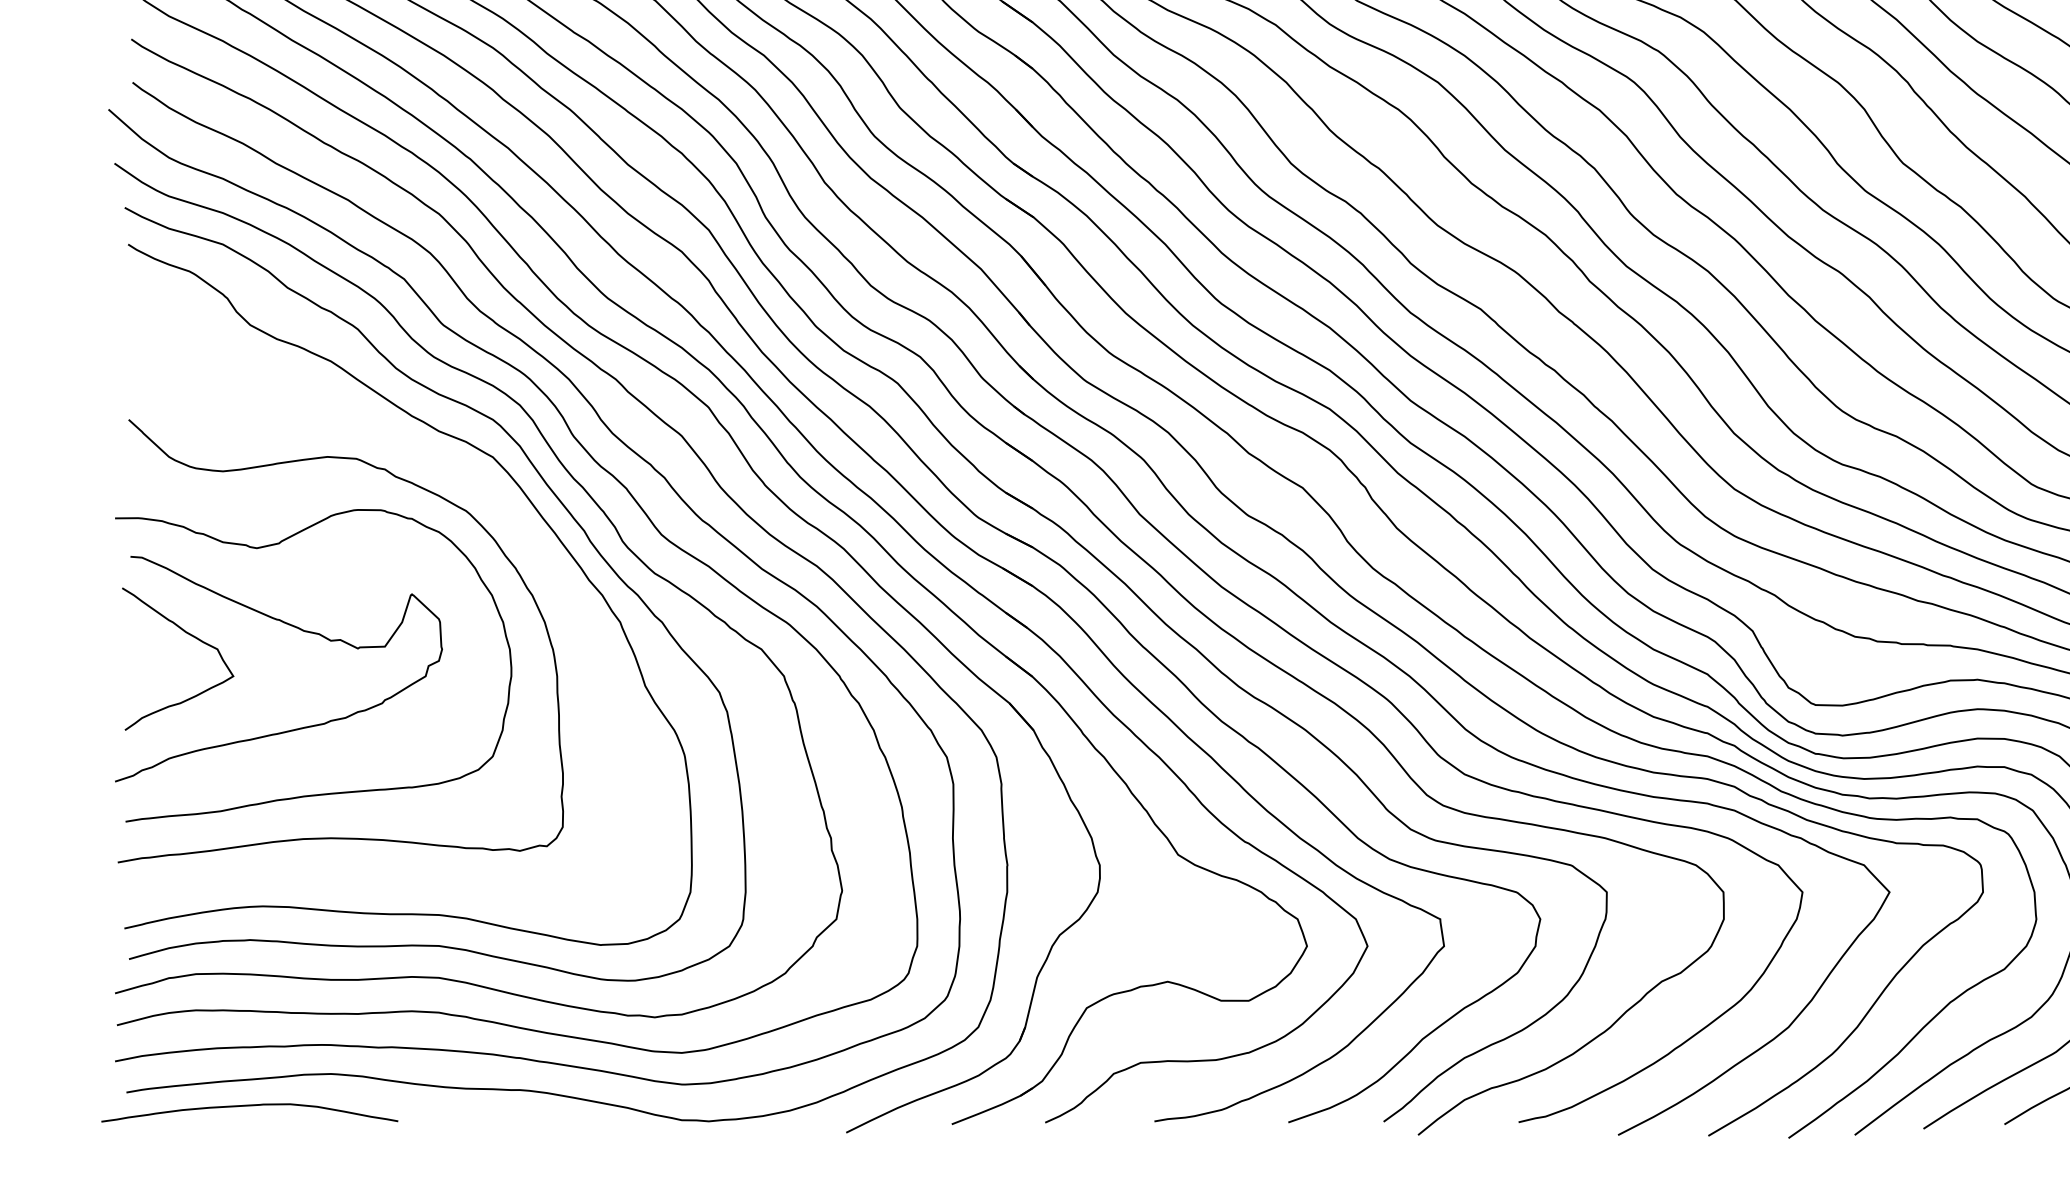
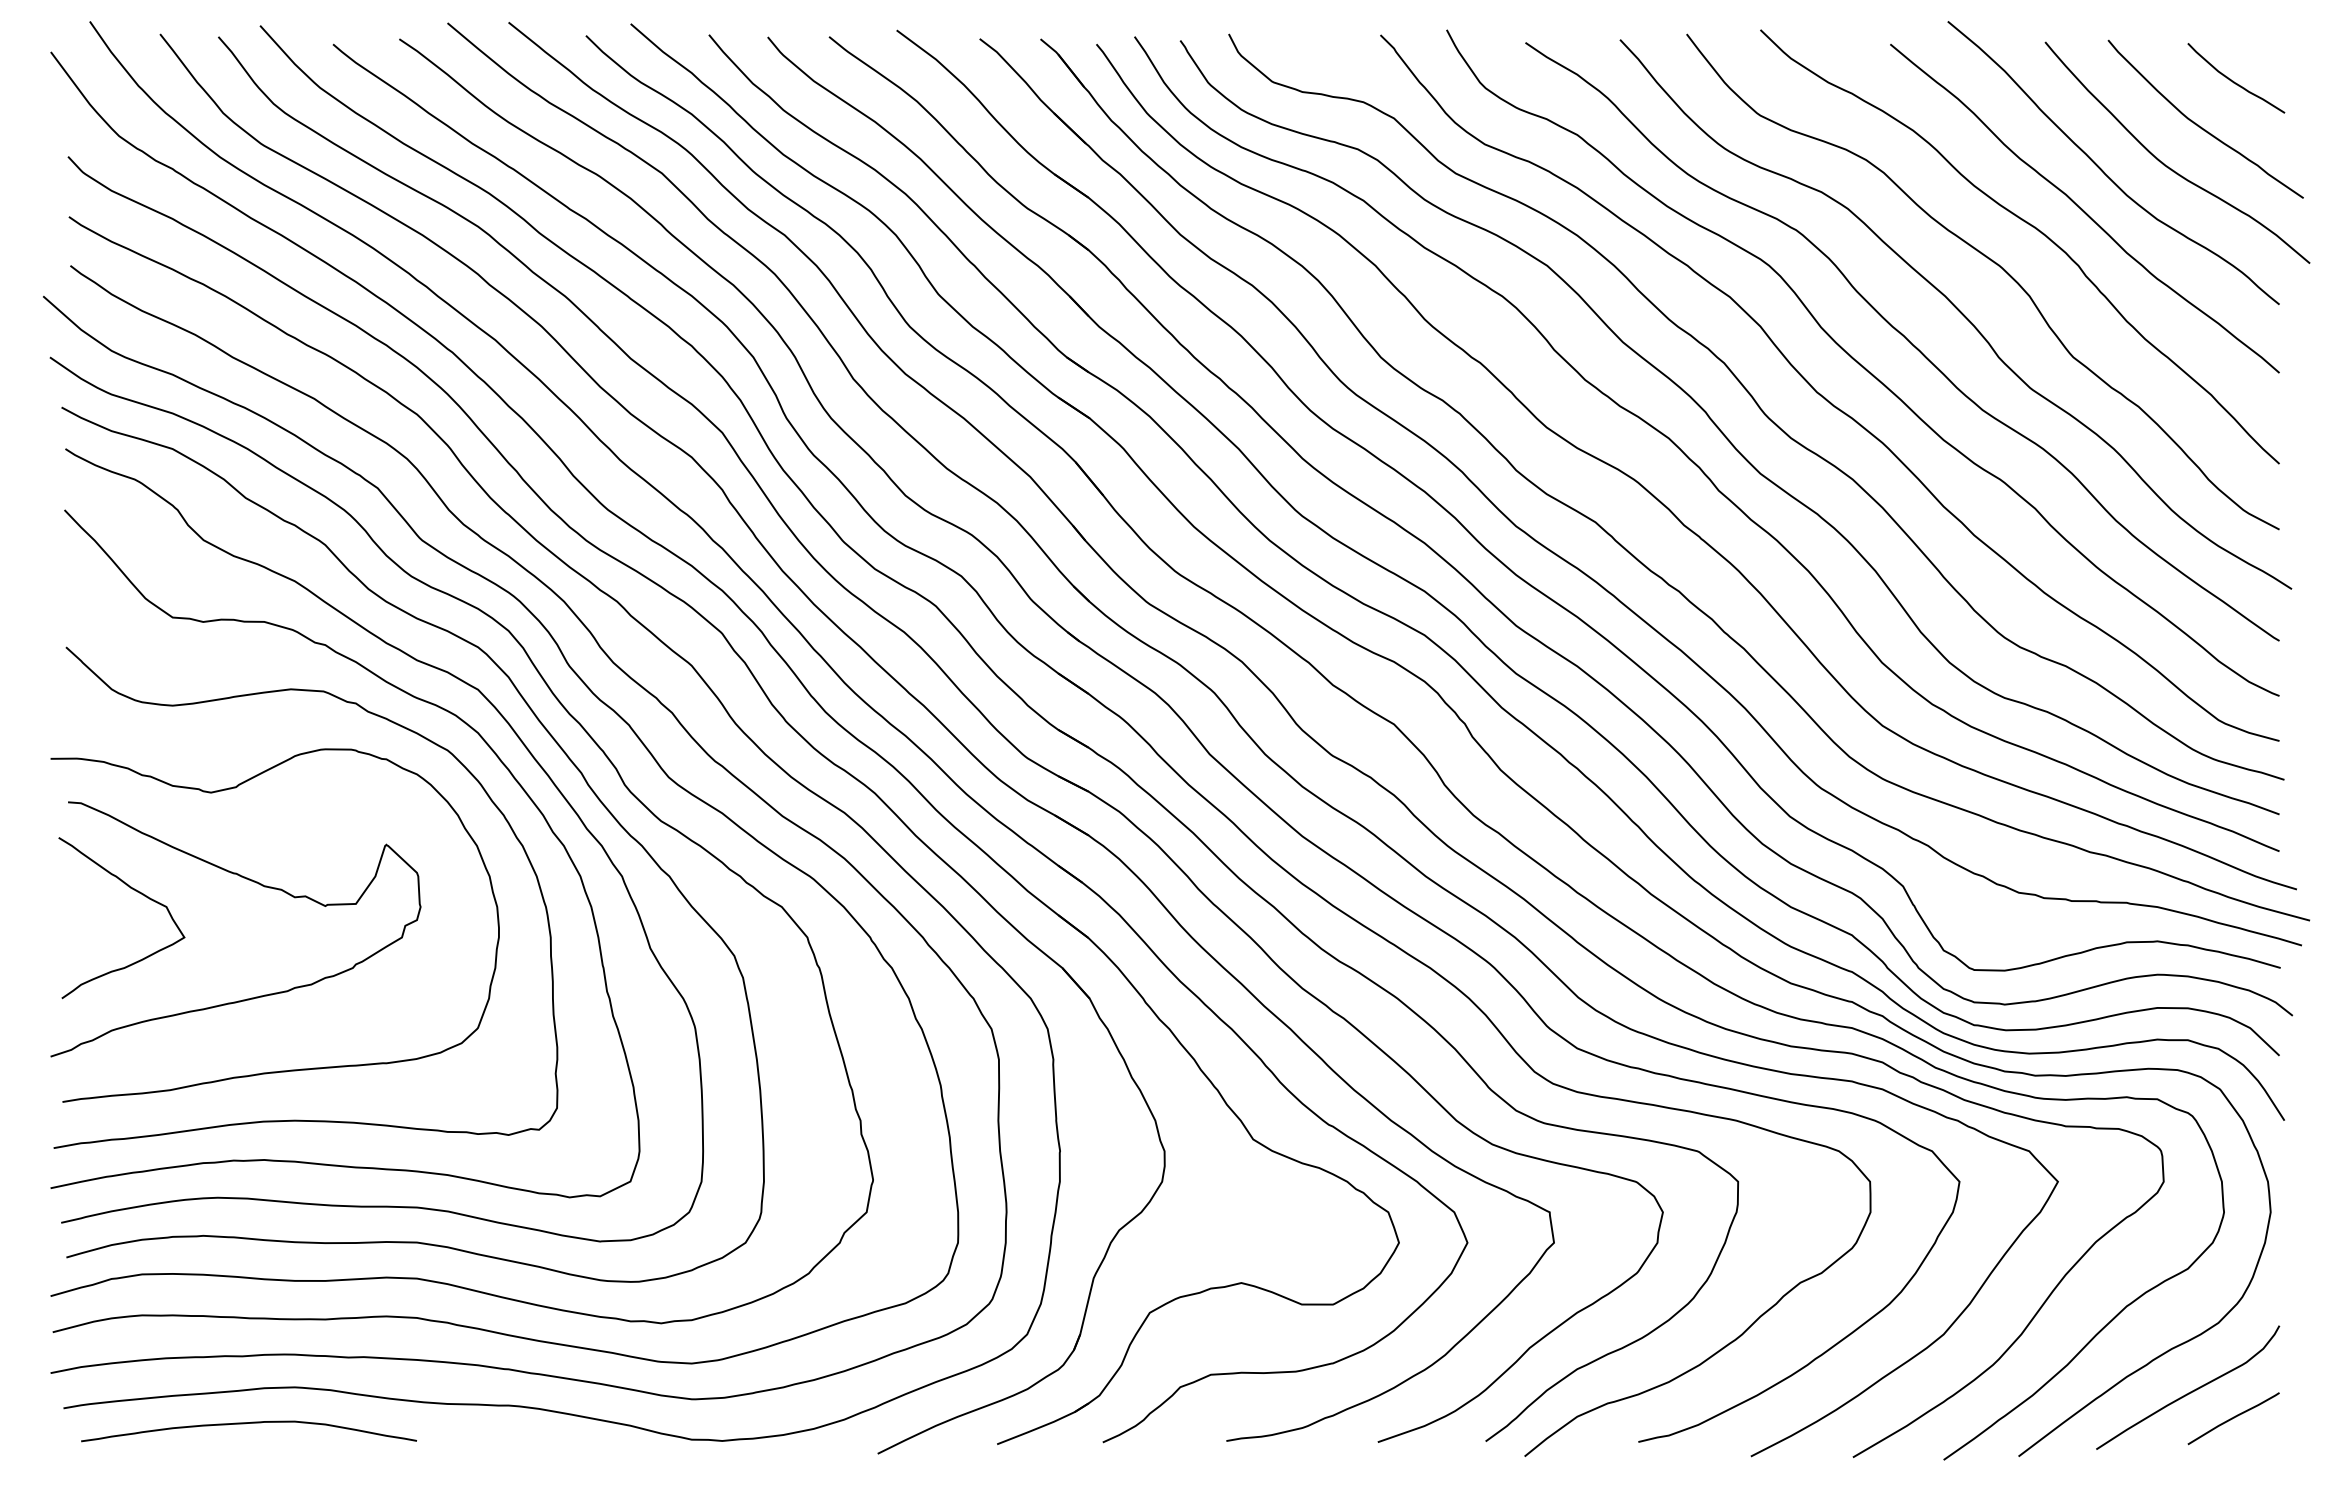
curve: (439, 465) -> (417, 699), added
curve: (246, 1106) -> (245, 1424), moved

